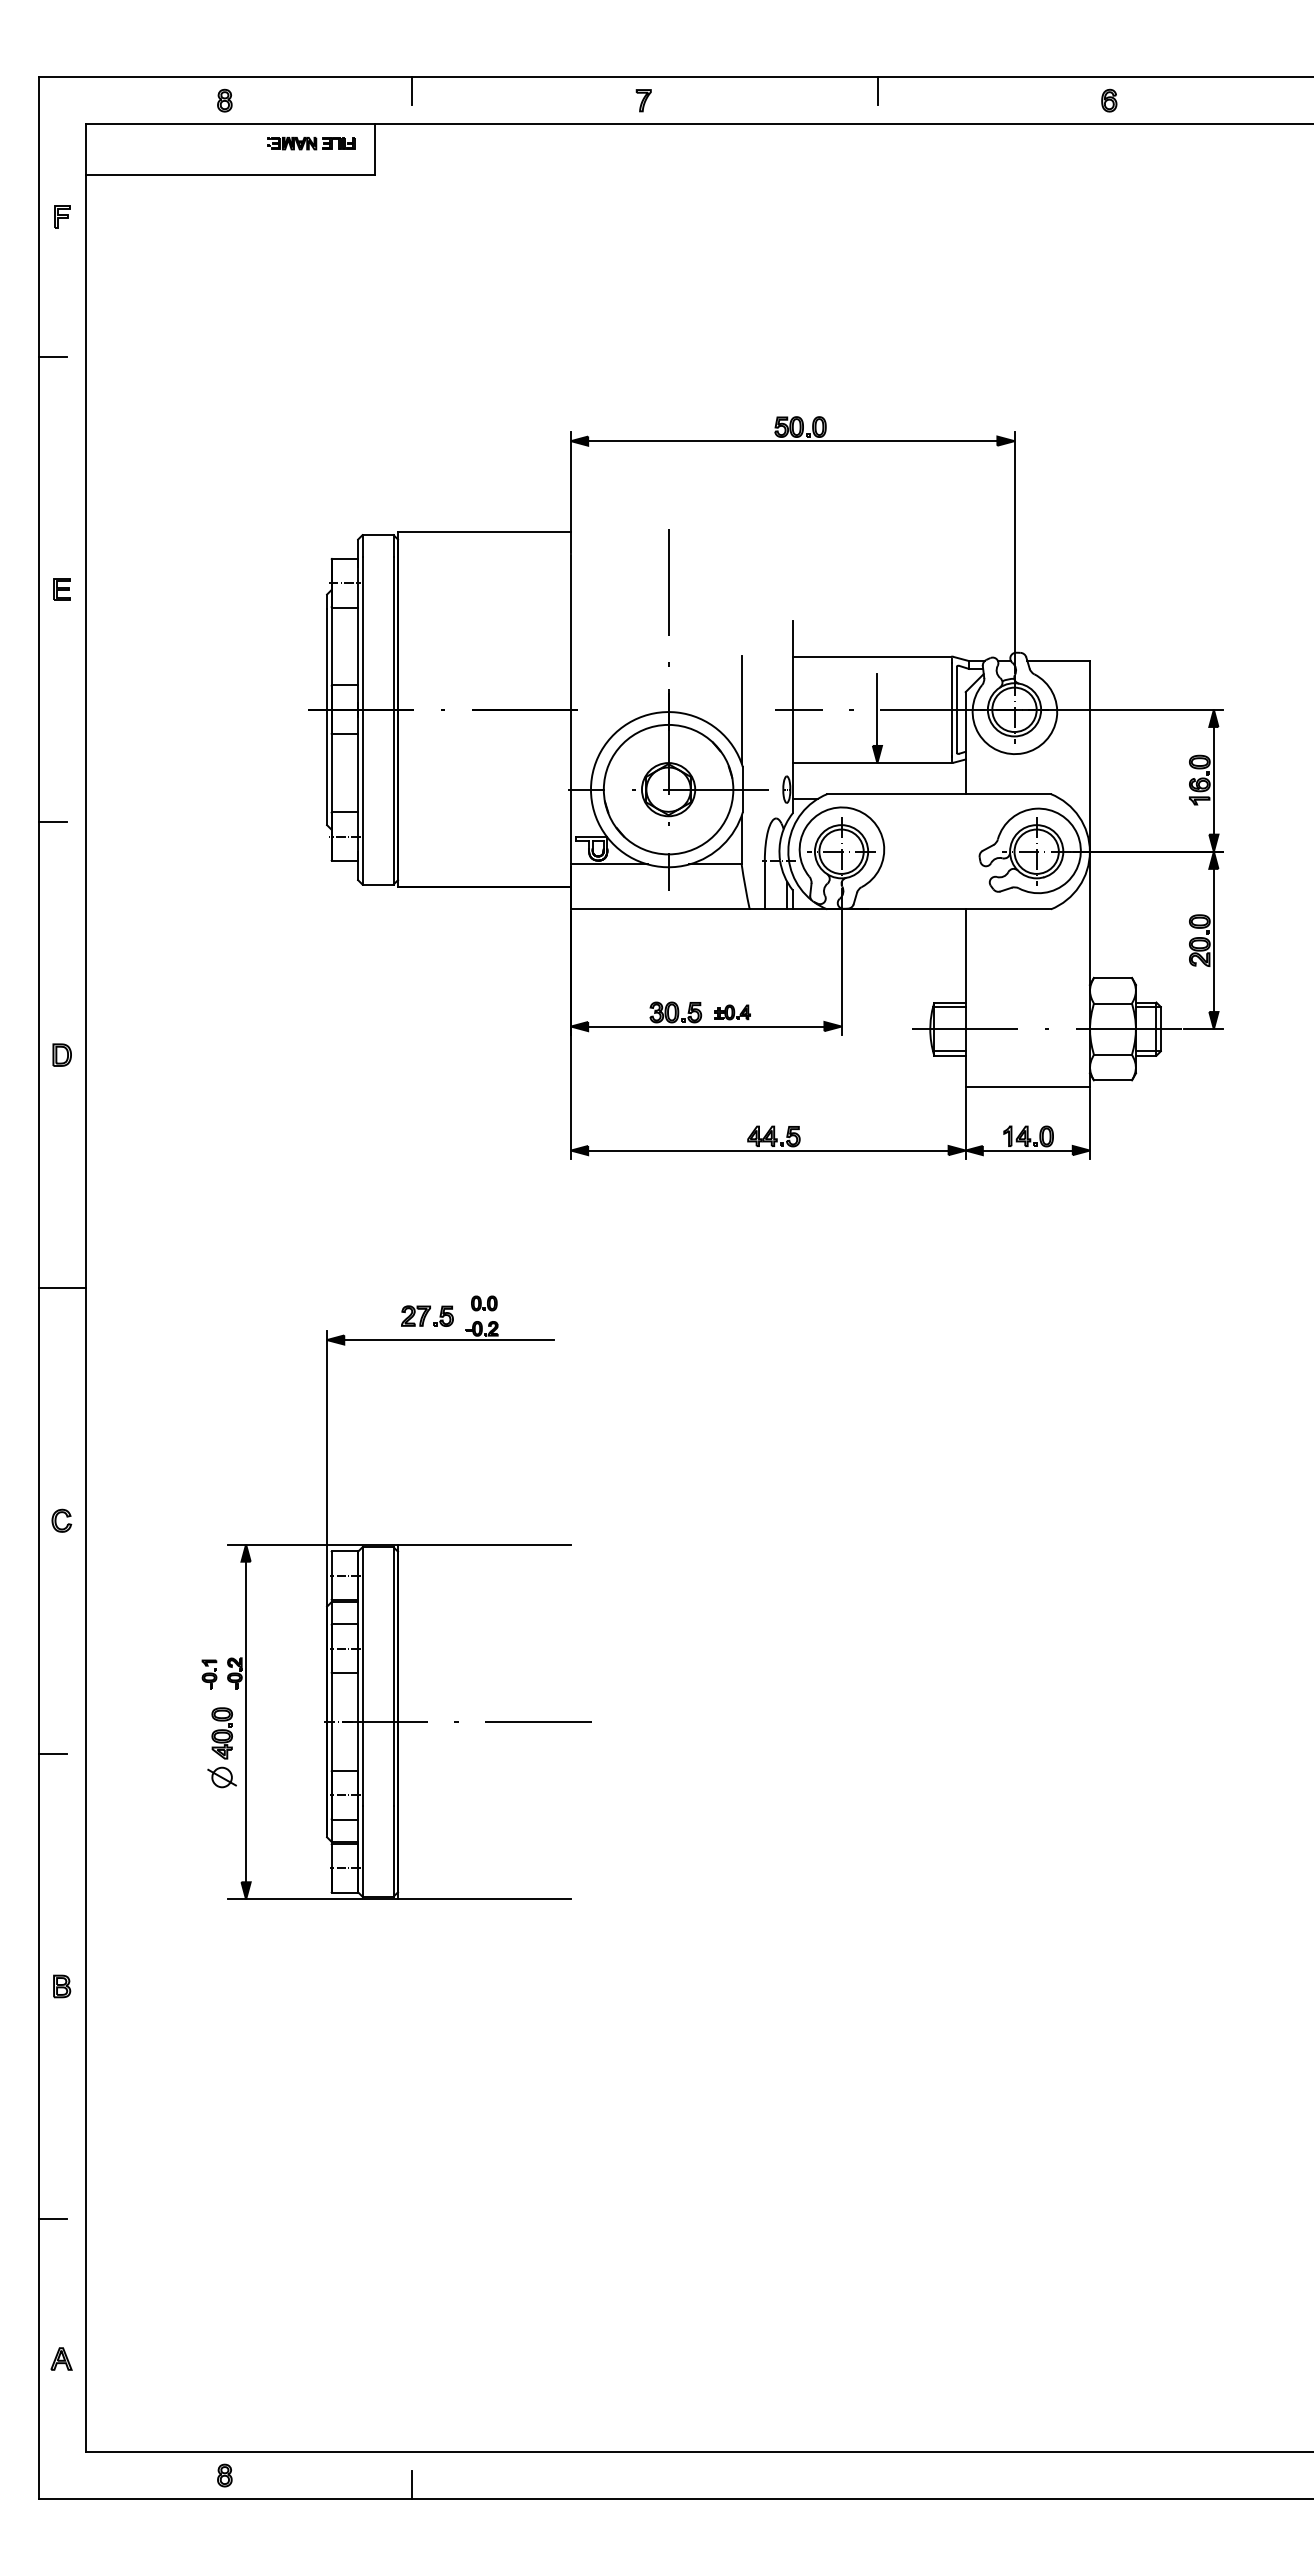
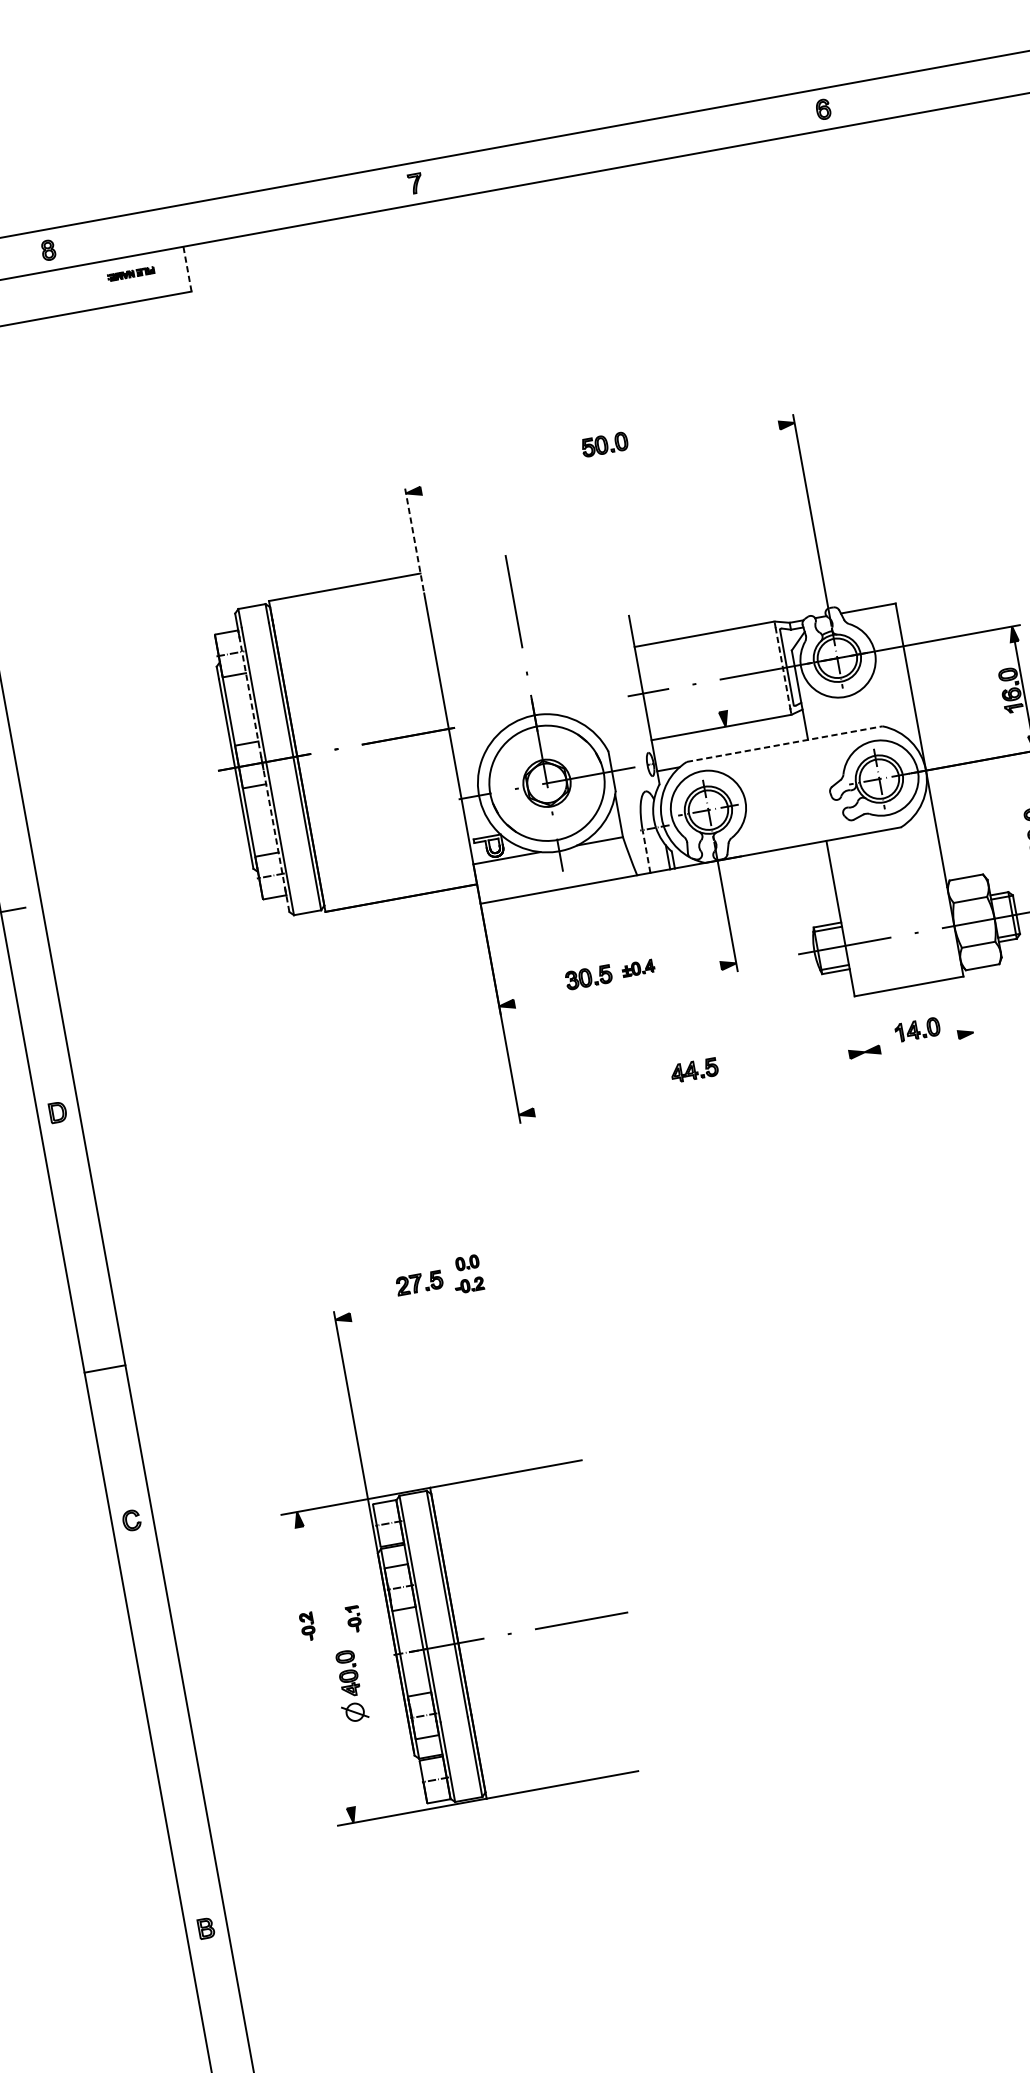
line: (411, 91) -> (210, 212), removed
line: (877, 91) -> (618, 138), removed
part: (311, 143) -> (131, 274), size x0.6
line: (374, 149) -> (187, 269), solid -> dashed
line: (792, 441) -> (600, 458), removed
line: (571, 491) -> (414, 537), solid -> dashed
line: (741, 709) -> (598, 701), removed
line: (877, 709) -> (717, 679), removed
line: (952, 709) -> (783, 667), solid -> dashed
line: (358, 720) -> (264, 772), solid -> dashed
line: (939, 794) -> (785, 744), solid -> dashed
line: (764, 884) -> (646, 851), solid -> dashed
line: (706, 1026) -> (617, 984), removed
line: (965, 1124) -> (860, 1029), removed
line: (1089, 1124) -> (969, 1009), removed
line: (768, 1150) -> (692, 1083), removed
line: (1027, 1150) -> (918, 1042), removed
line: (62, 1288) -> (104, 1369), moved
line: (448, 1340) -> (441, 1300), removed
part: (209, 1674) -> (354, 1619), moved
line: (246, 1721) -> (325, 1666), removed
part: (221, 1747) -> (349, 1686), moved
line: (53, 1753) -> (161, 1725), removed

